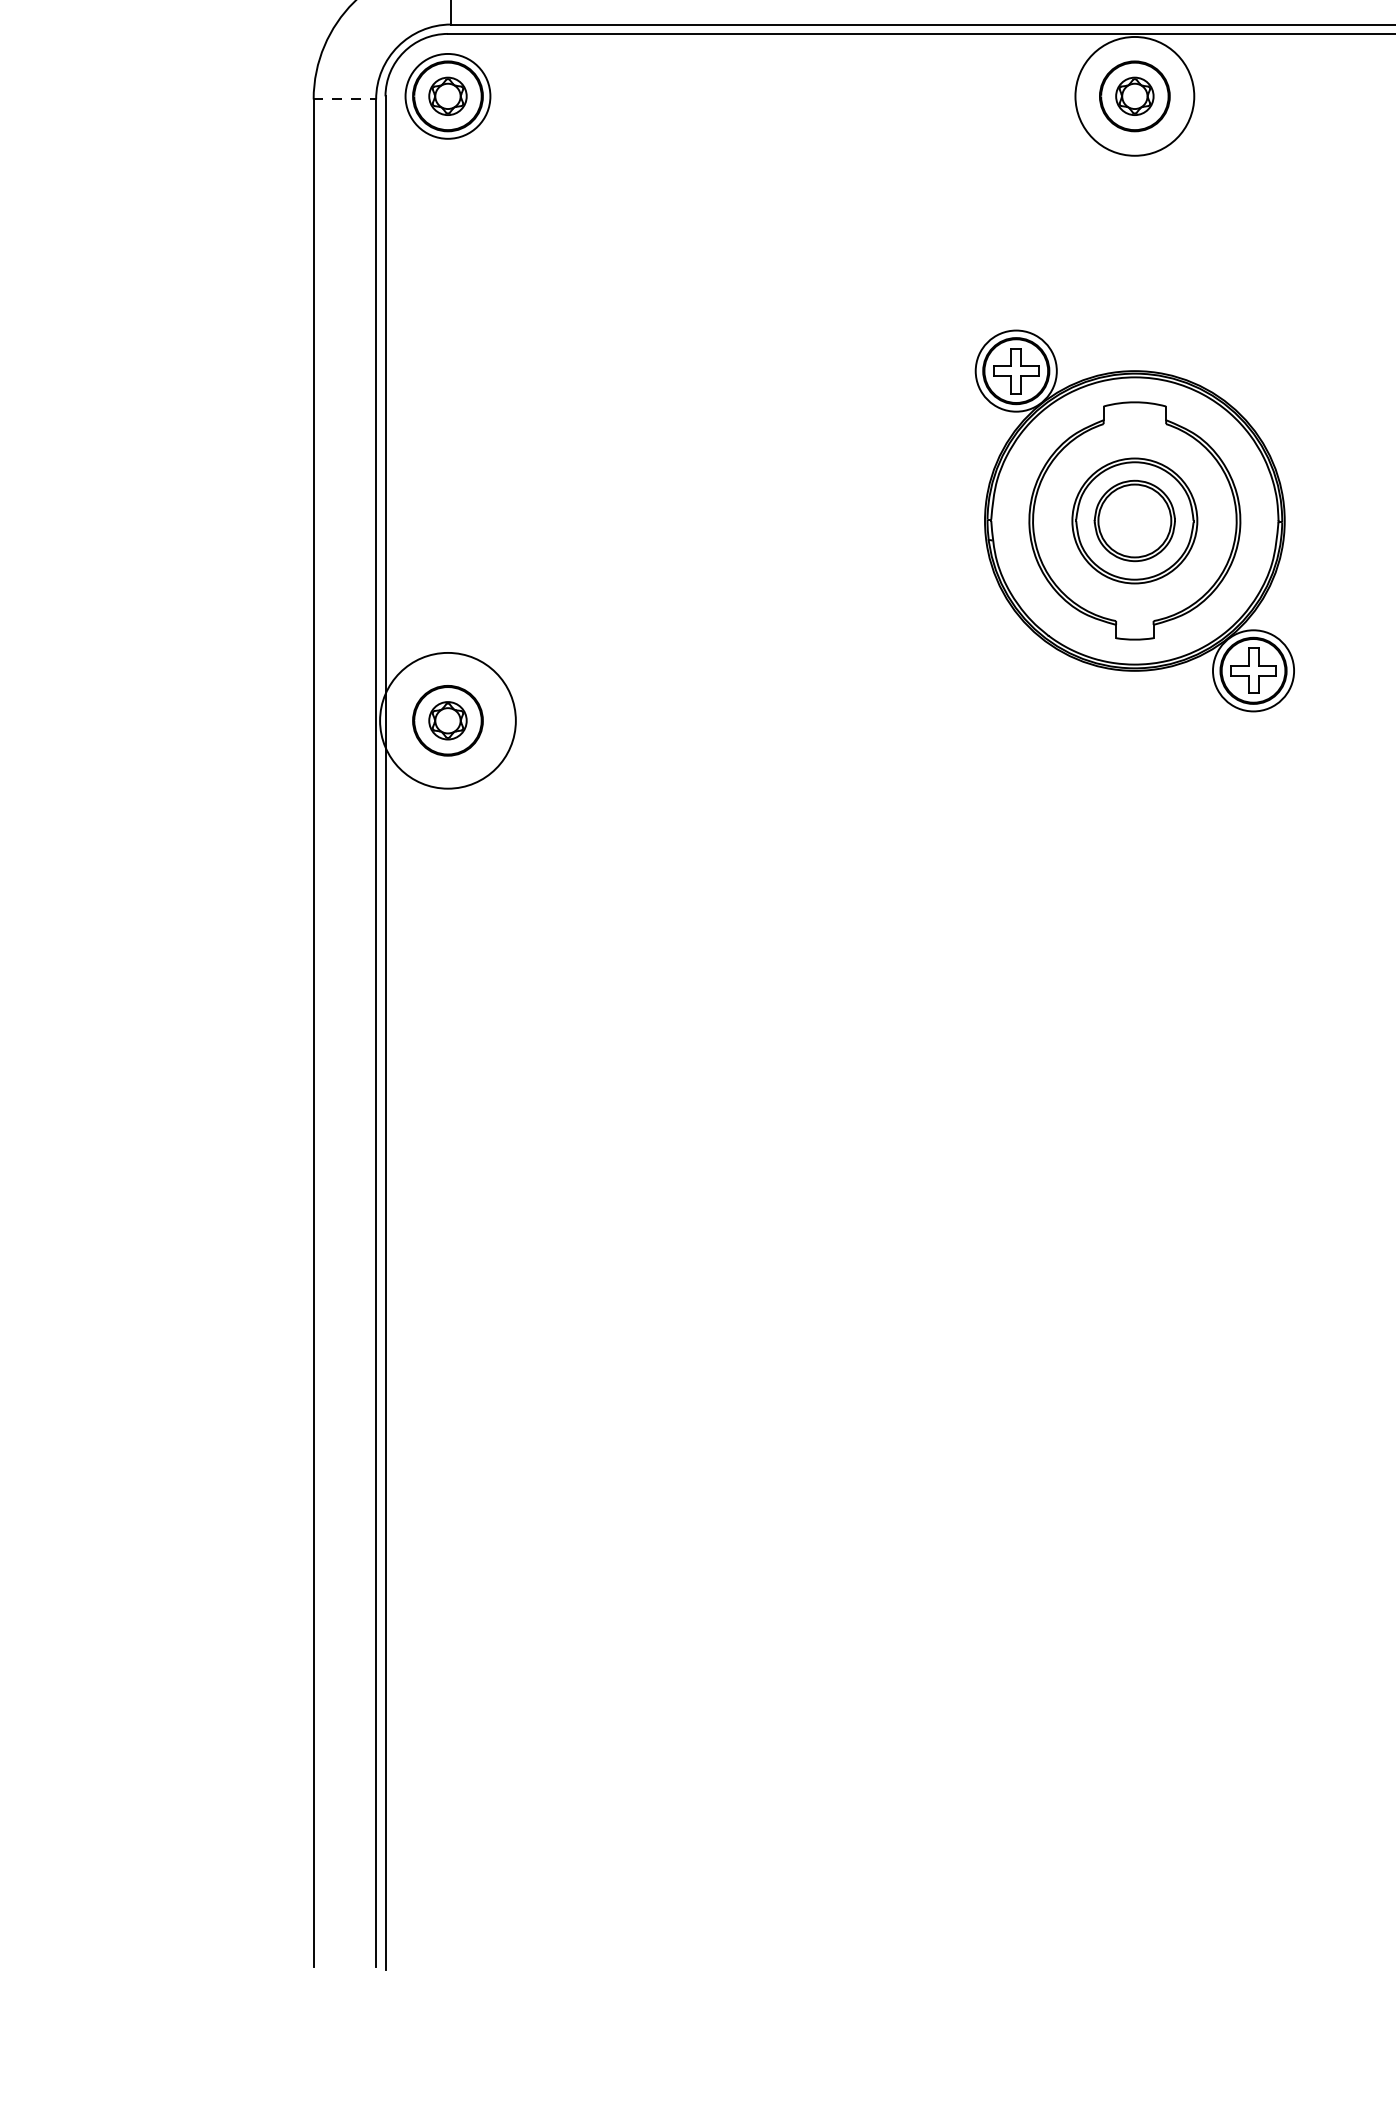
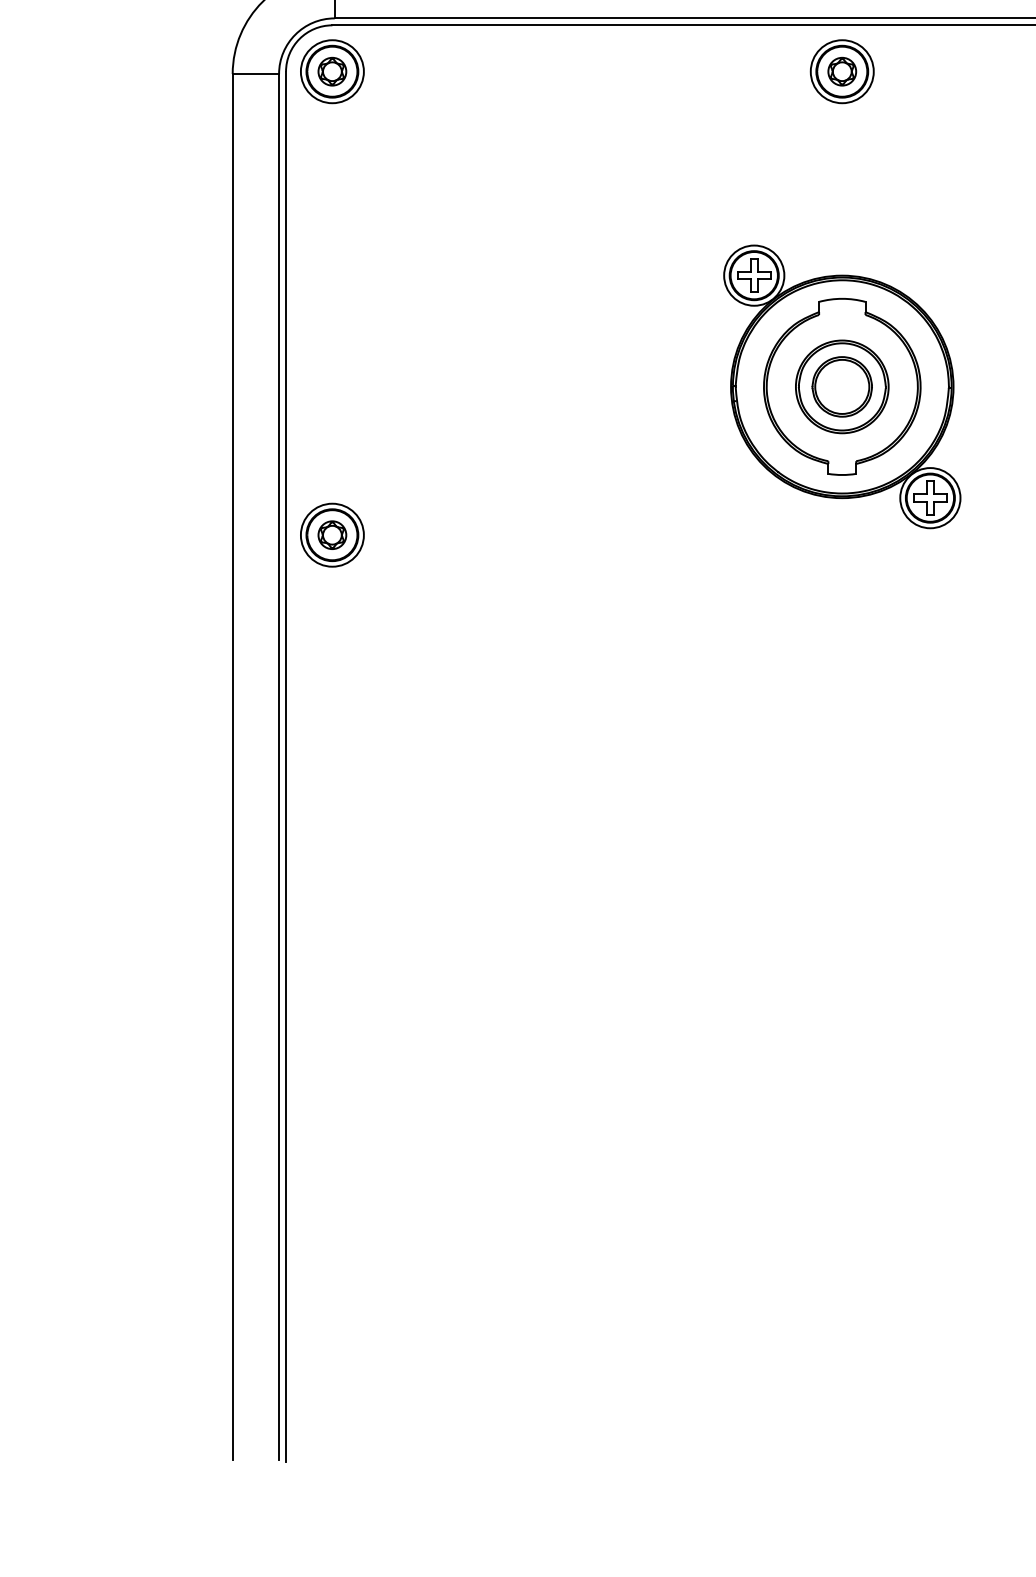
circle: (1134, 95) -> (842, 71), size x0.71
line: (345, 99) -> (256, 74), dashed -> solid
circle: (447, 720) -> (332, 535), size x0.62

